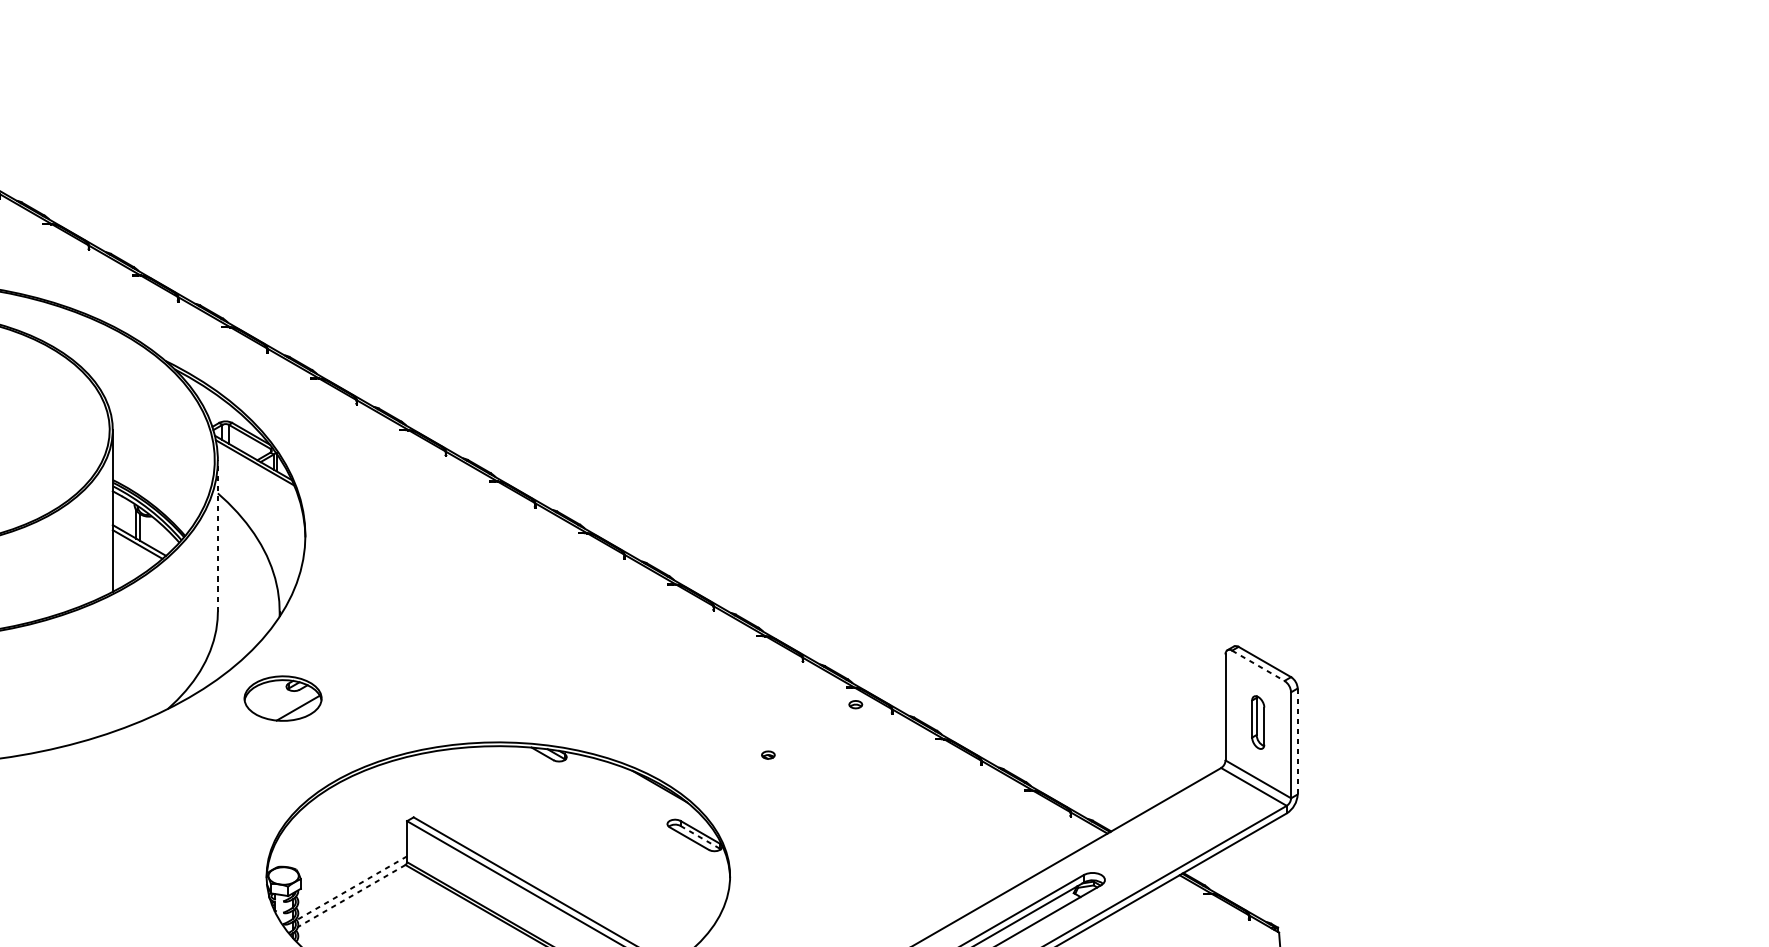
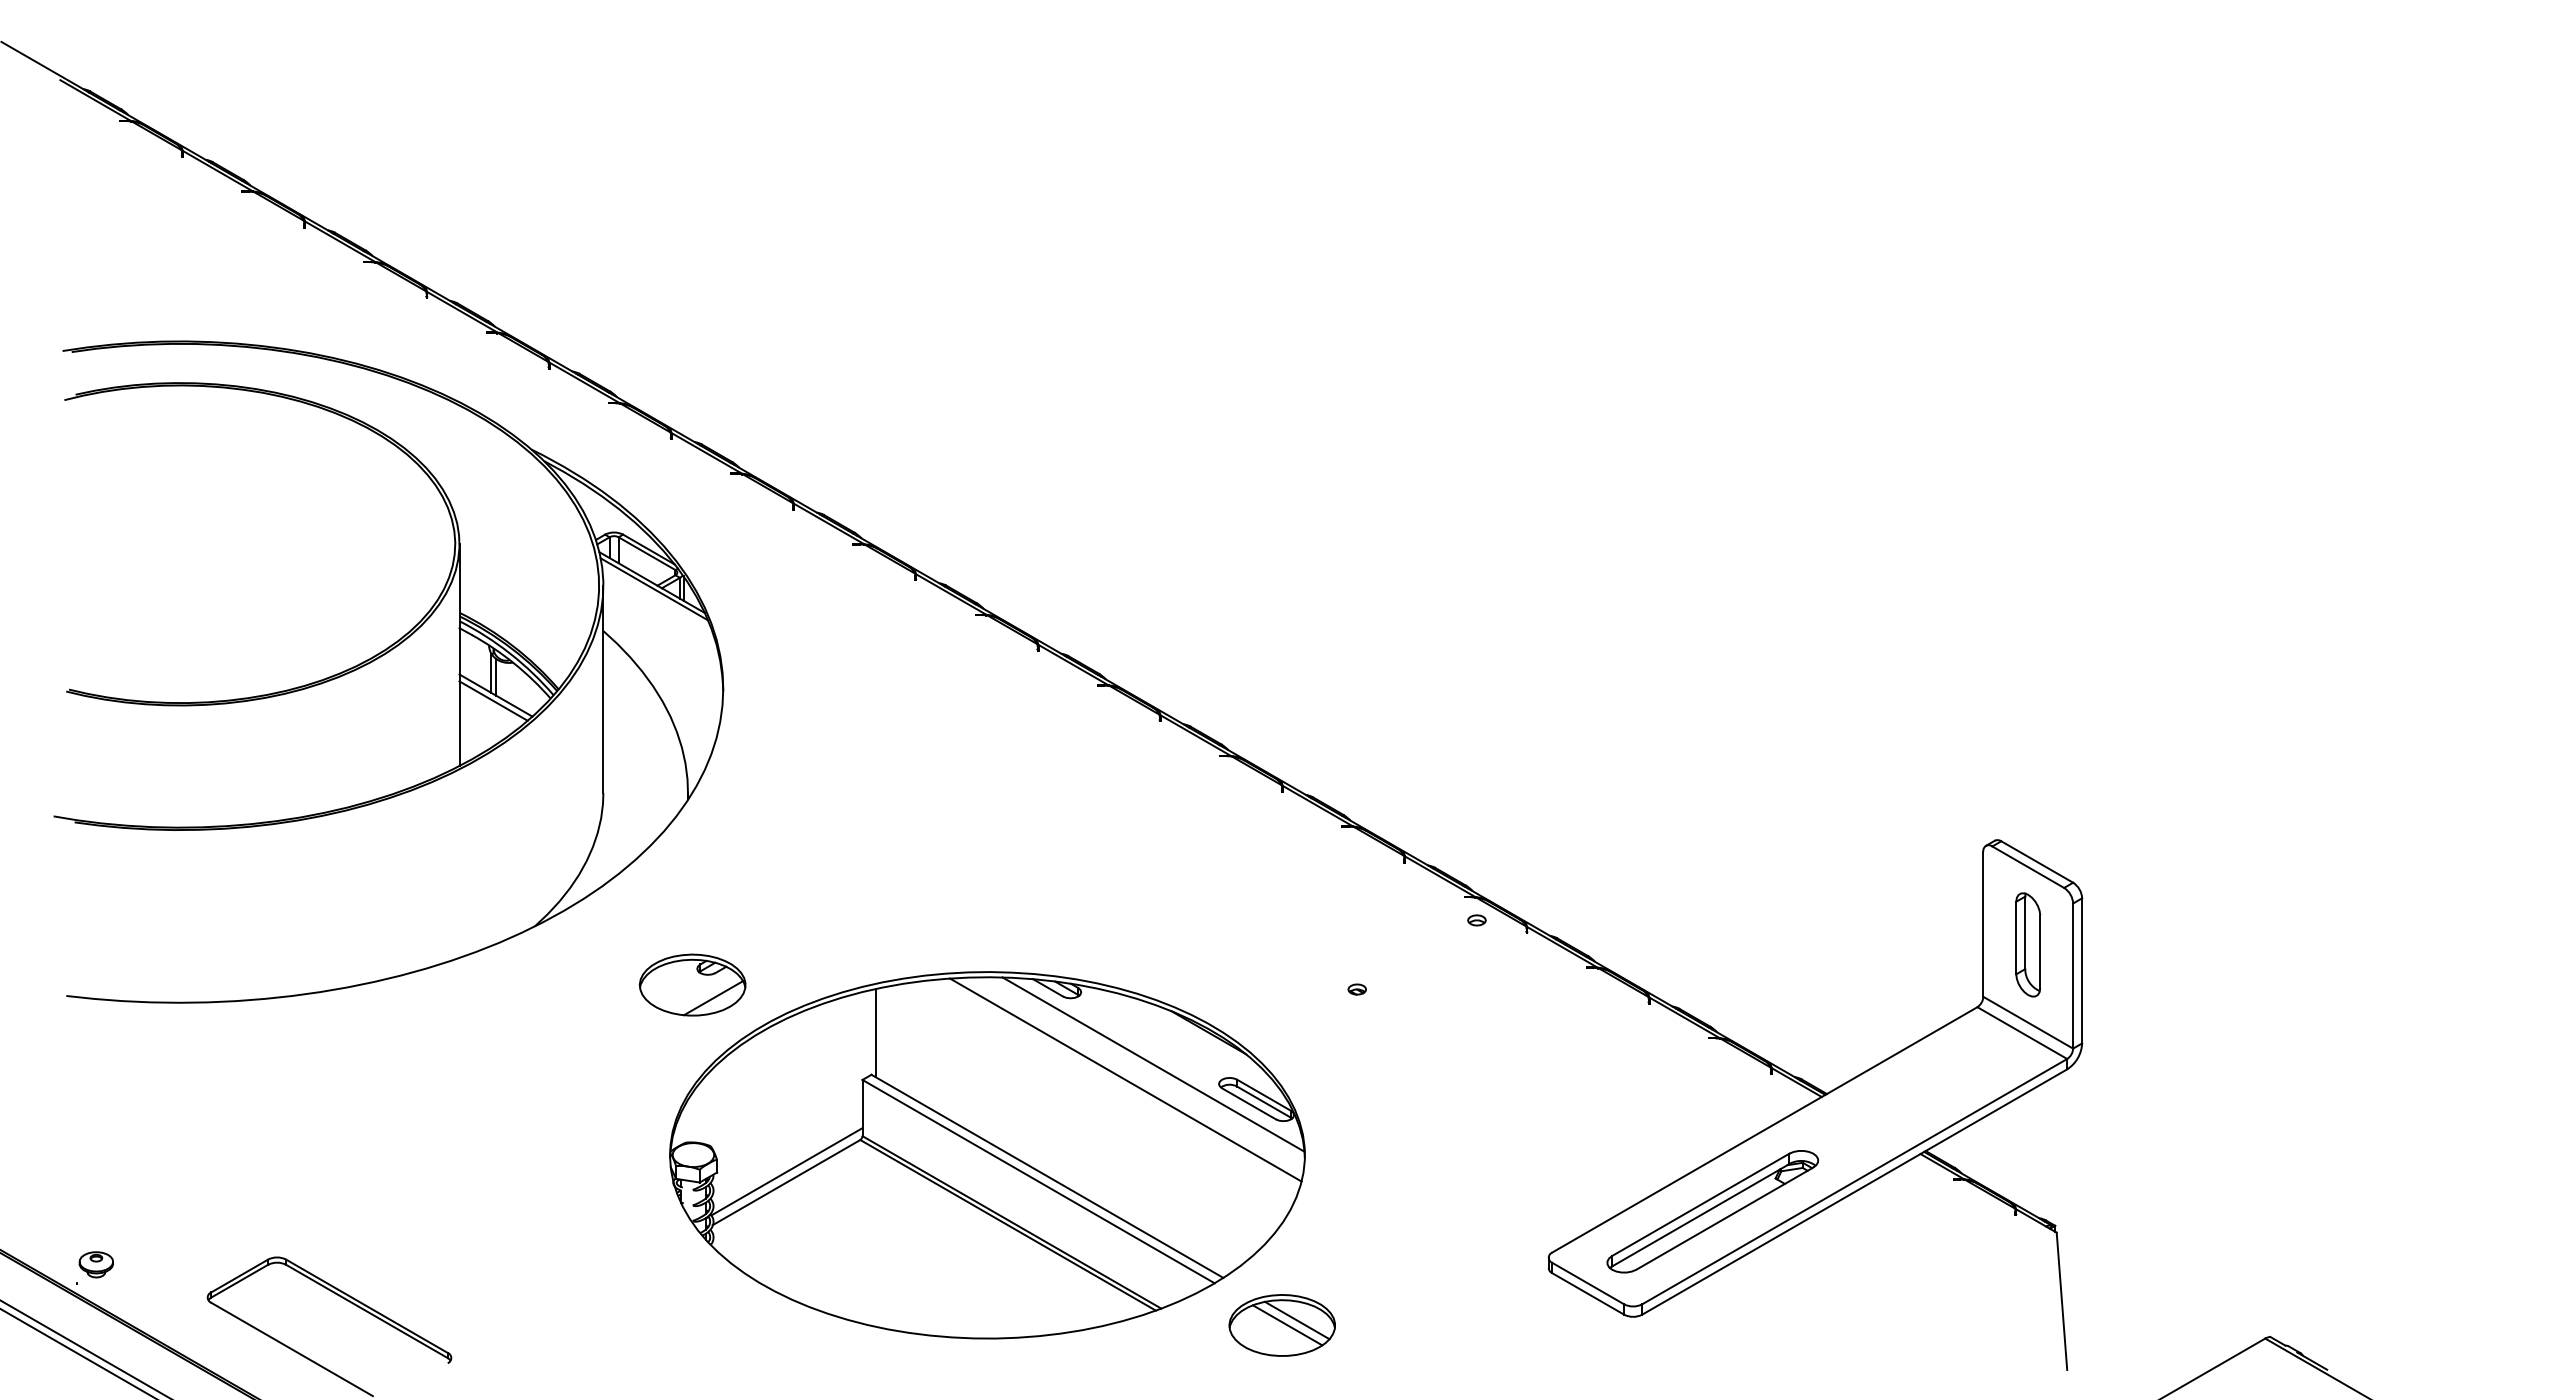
line: (217, 536) -> (603, 689), dashed -> solid
line: (1258, 666) -> (2028, 867), dashed -> solid
part: (282, 698) -> (692, 984), moved
part: (1257, 722) -> (2027, 944), size x1.43
line: (1297, 741) -> (2082, 970), dashed -> solid
line: (416, 786) -> (875, 1032), added
line: (619, 809) -> (1153, 1064), added
line: (599, 820) -> (1125, 1079), added
line: (700, 837) -> (1264, 1102), dashed -> solid
line: (351, 888) -> (786, 1172), dashed -> solid
line: (351, 896) -> (786, 1182), dashed -> solid

